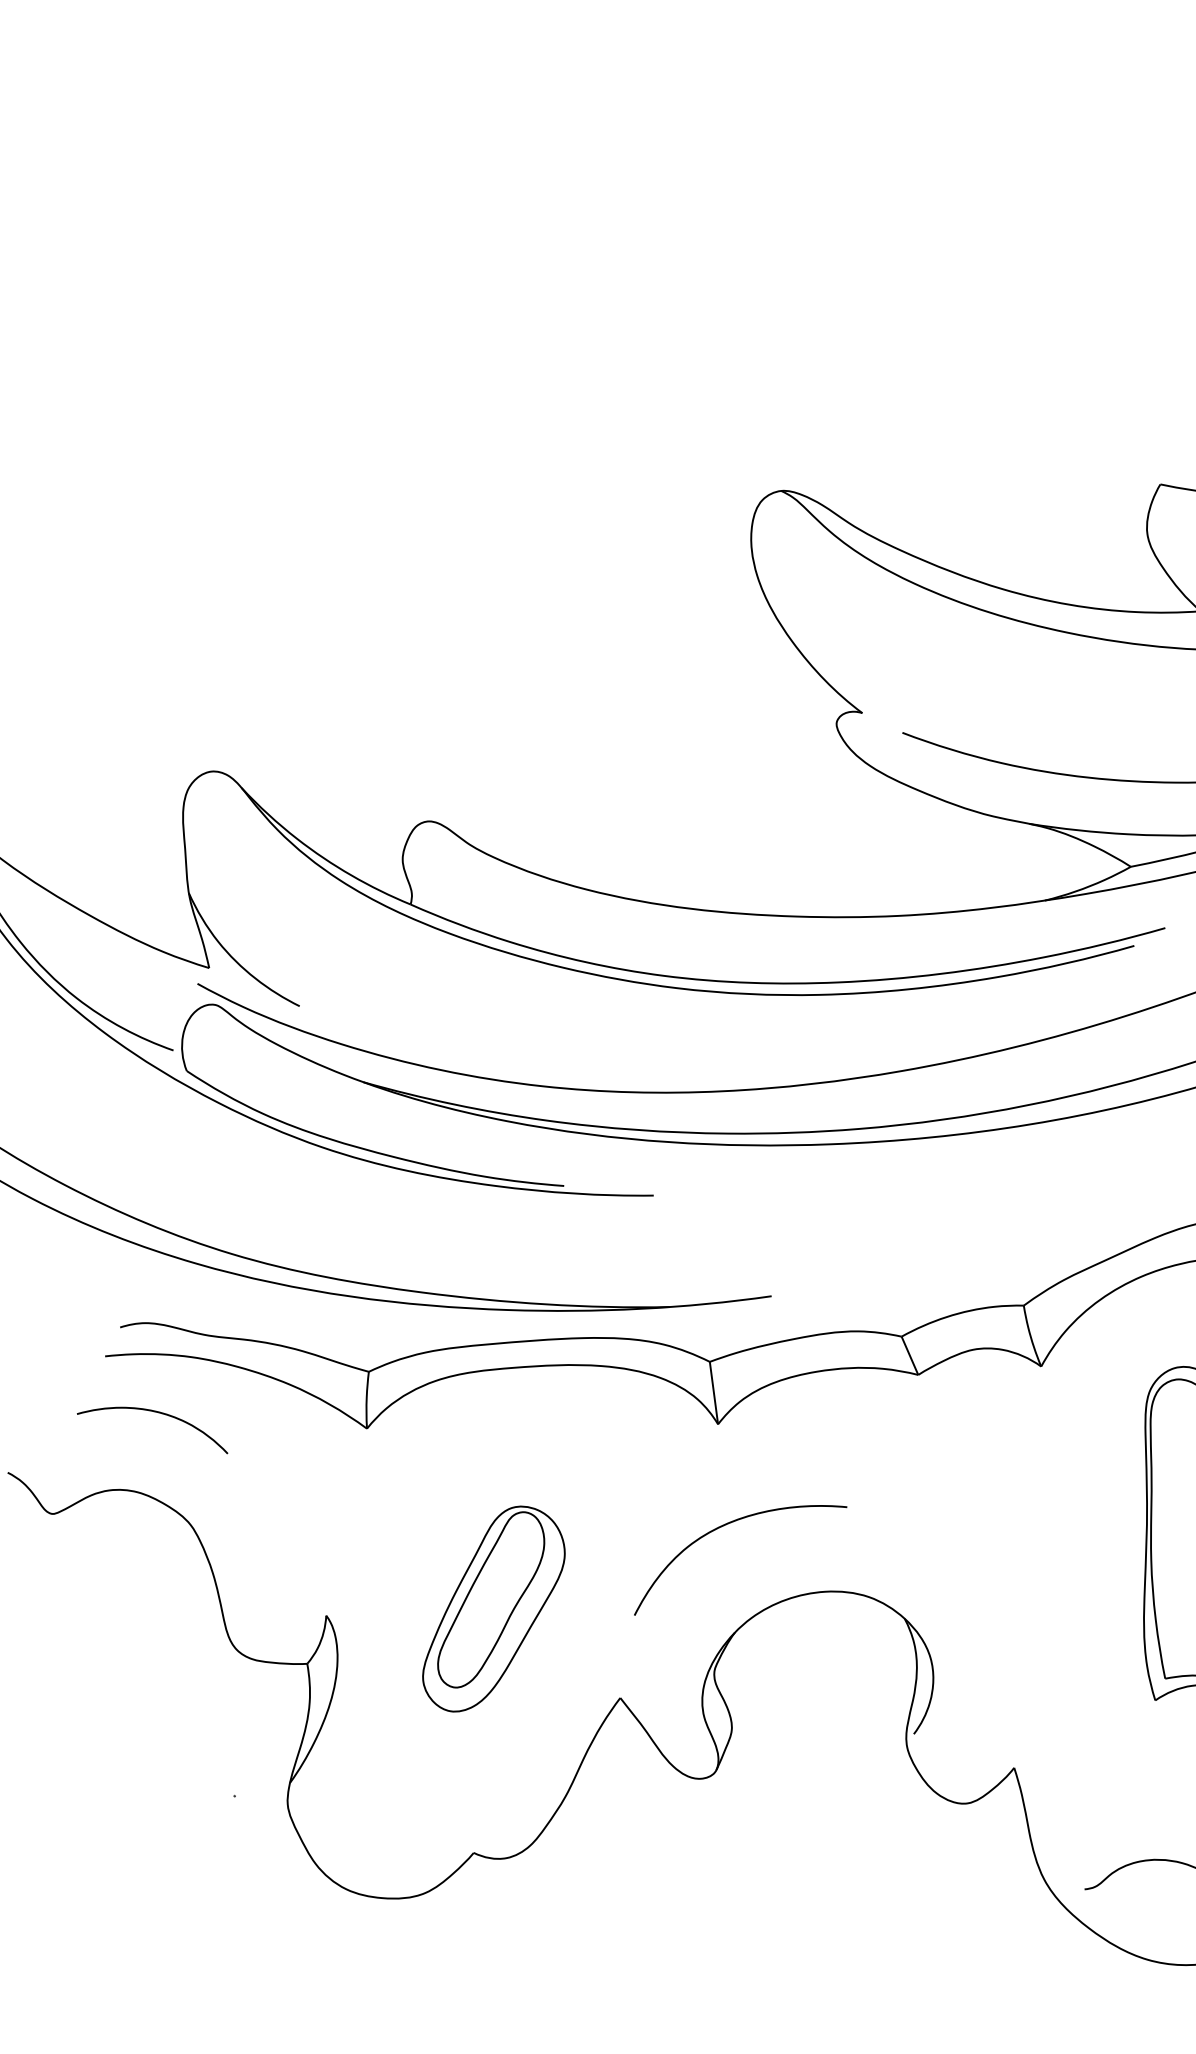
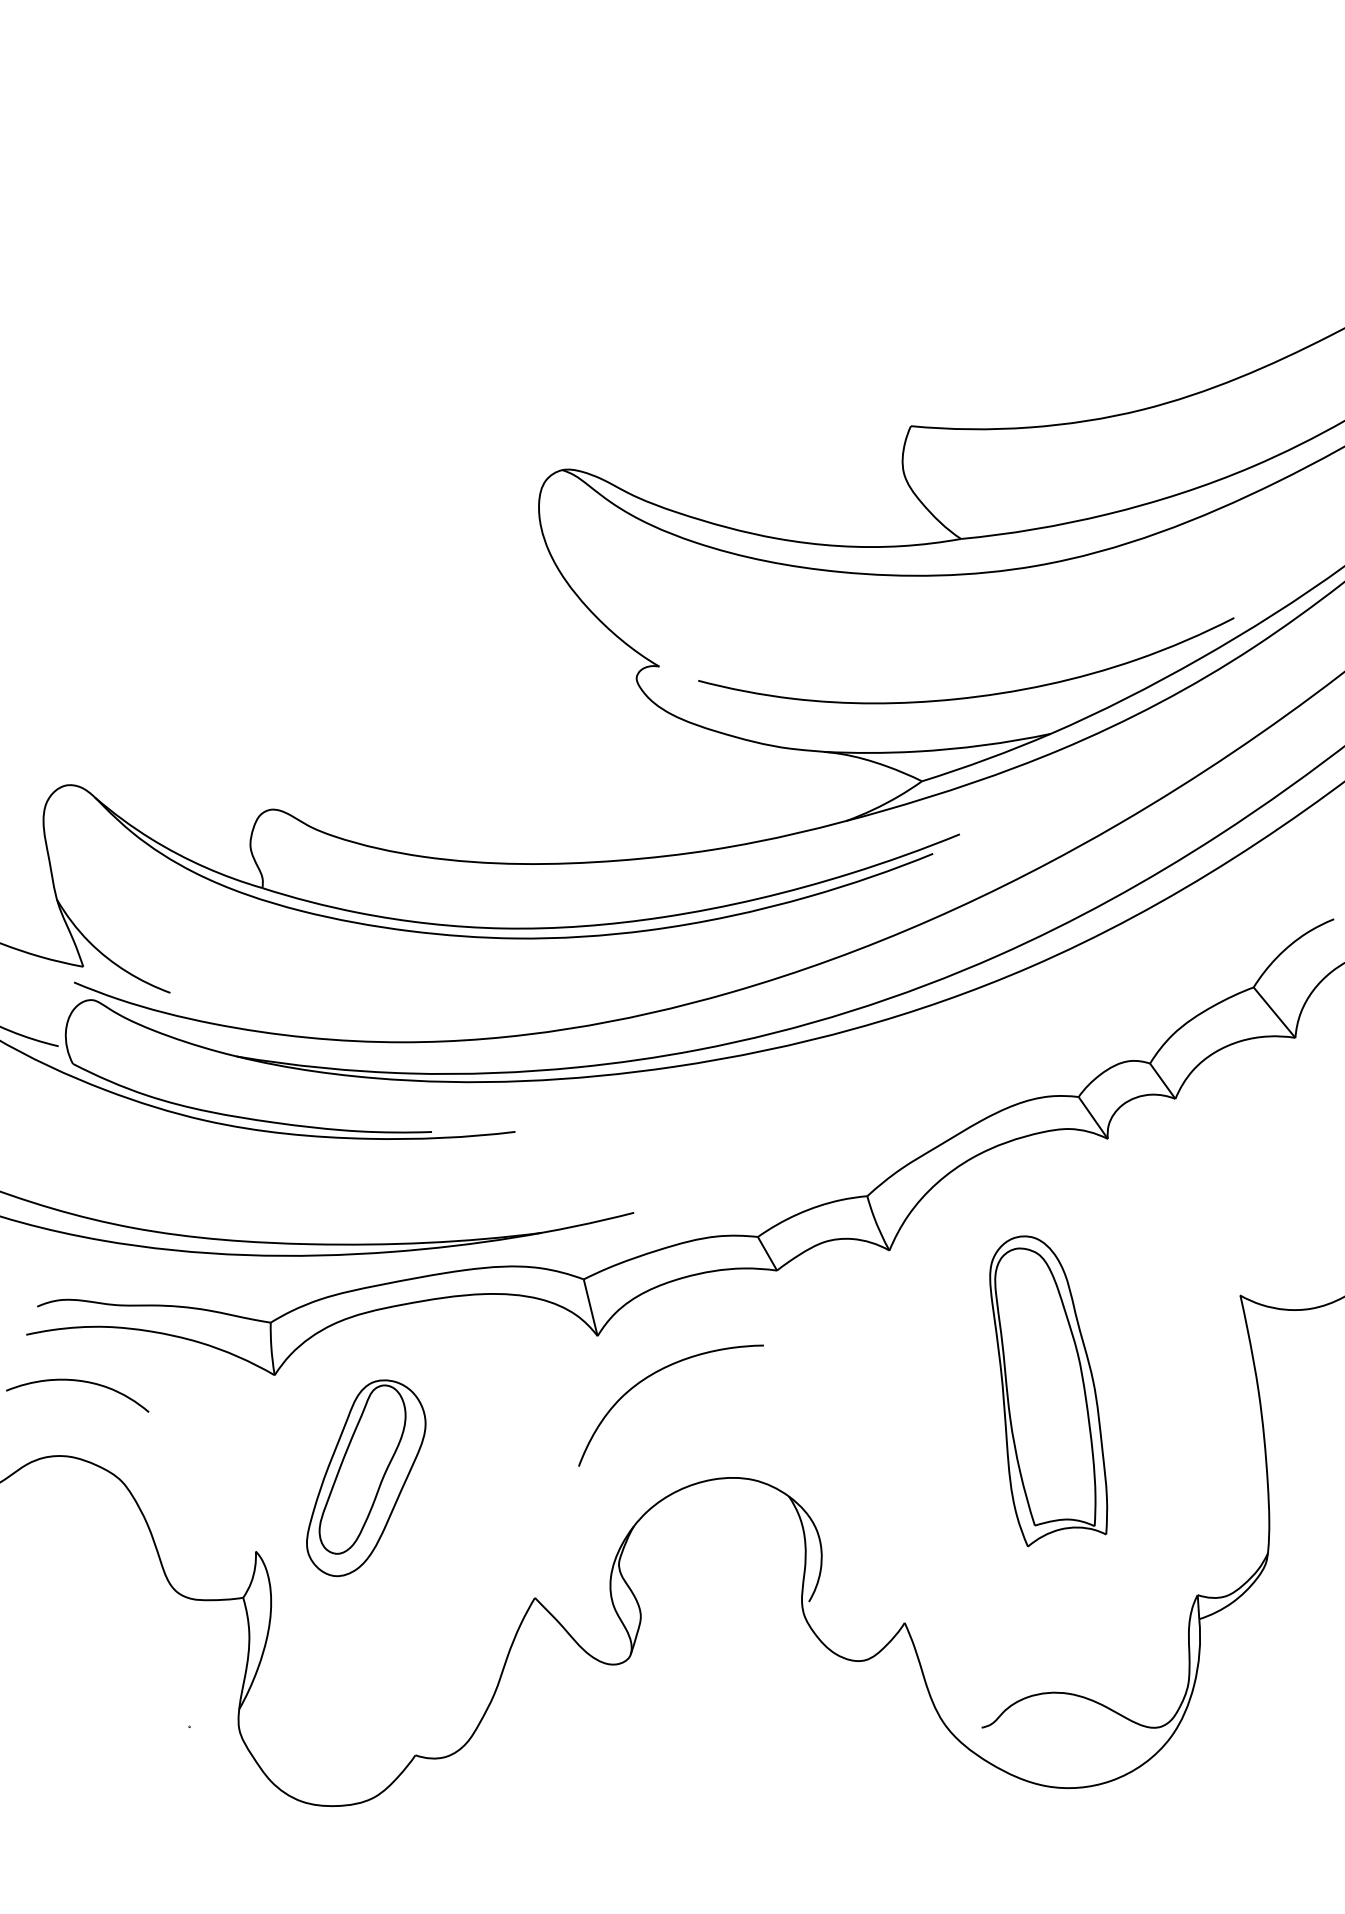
curve: (726, 1525) -> (654, 1374), moved
part: (494, 1610) -> (366, 1478), moved

